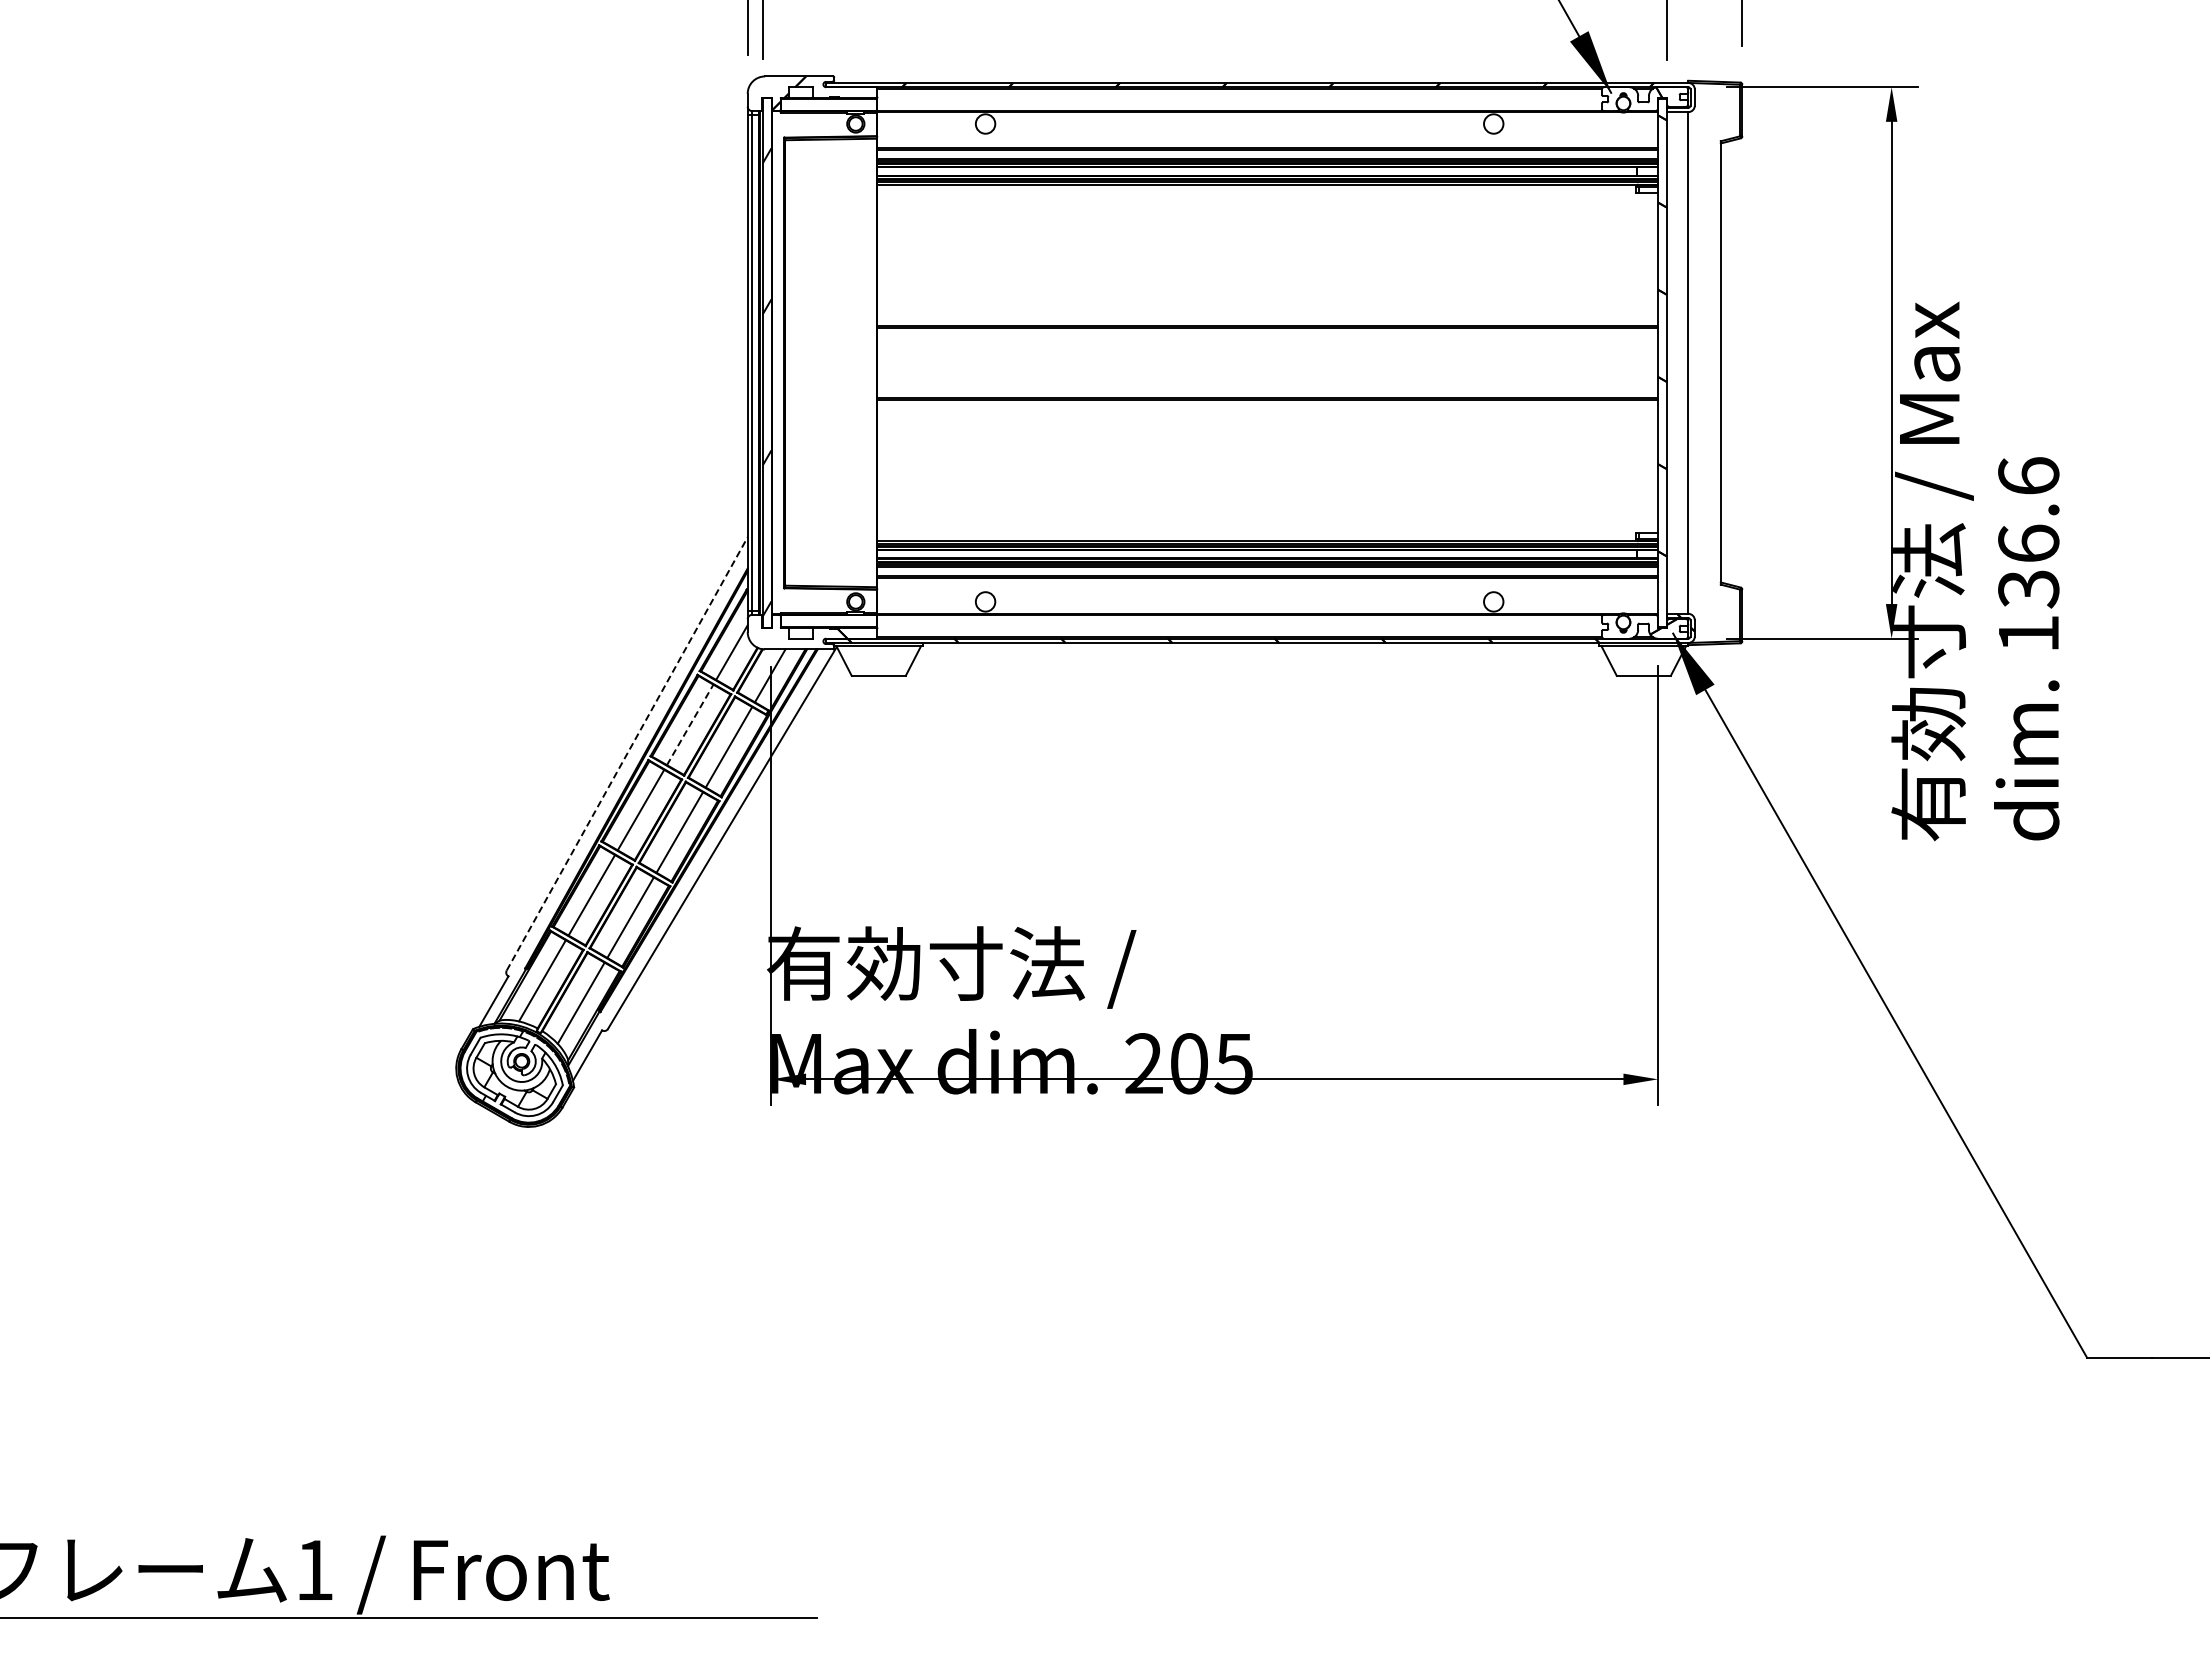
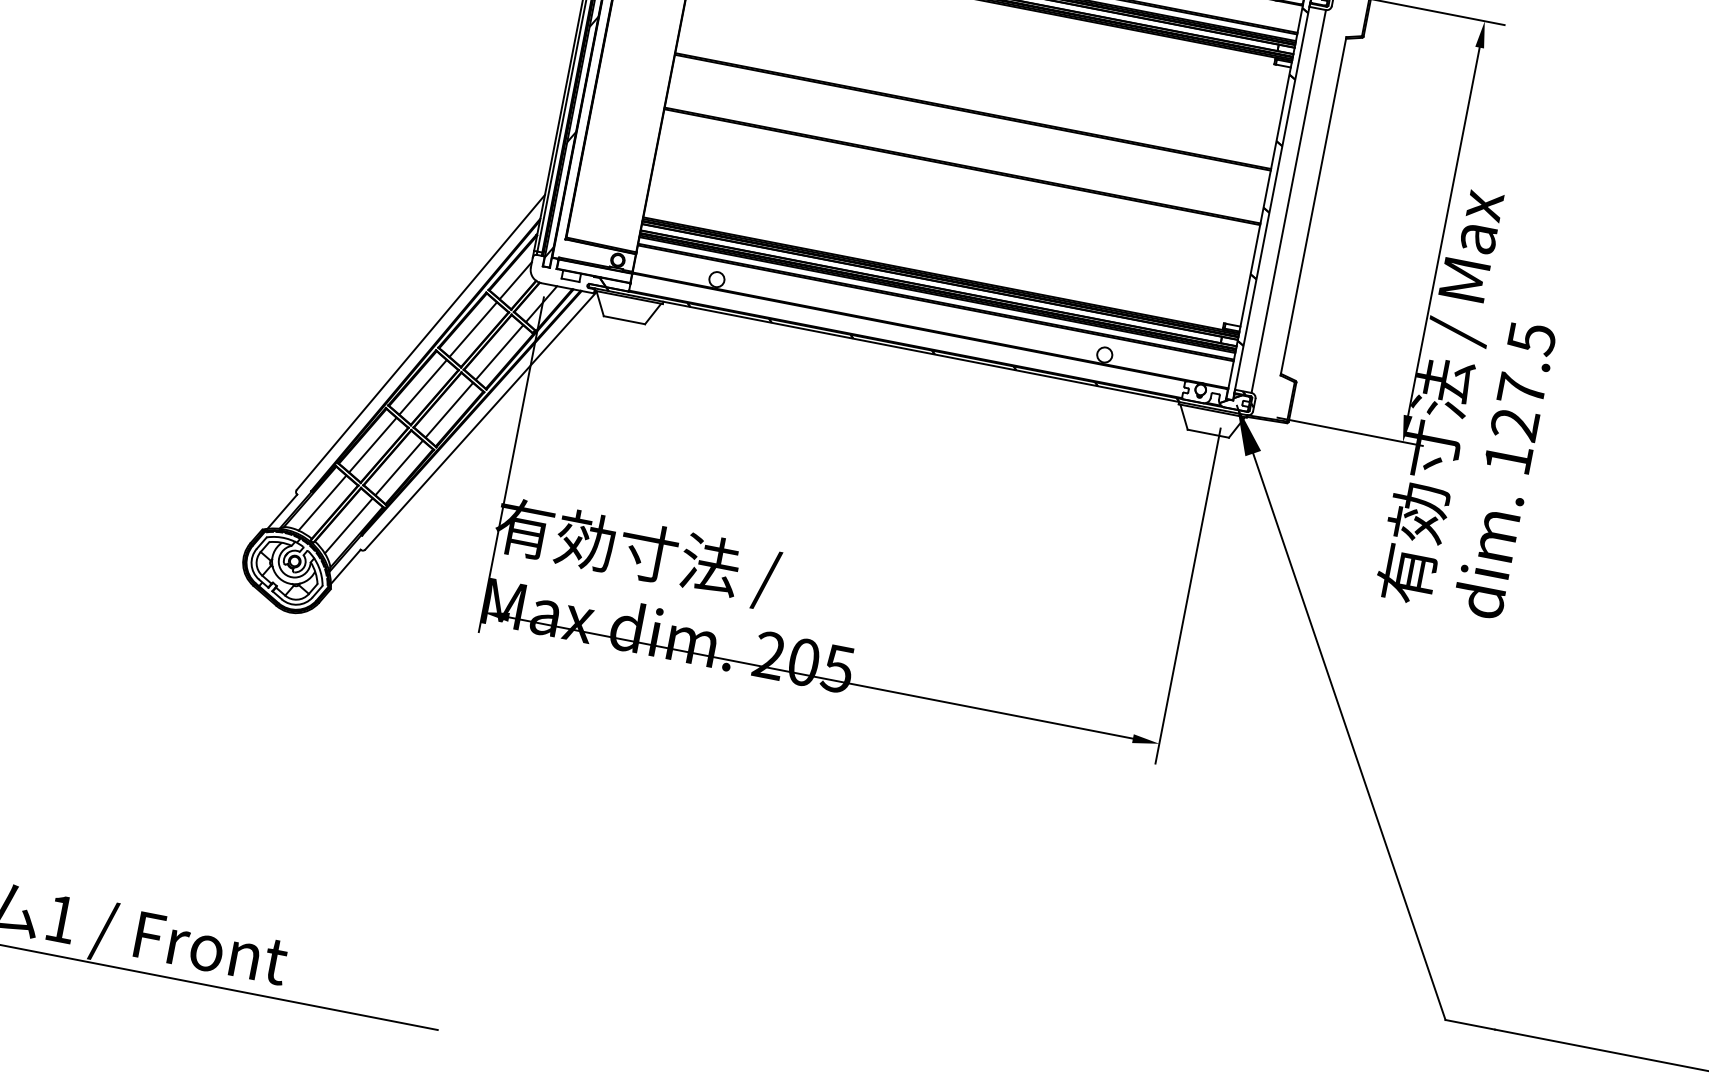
text: (2028, 532) -> (1523, 381), 136.6 -> 127.5
line: (690, 724) -> (473, 329), dashed -> solid
line: (627, 753) -> (421, 342), dashed -> solid

